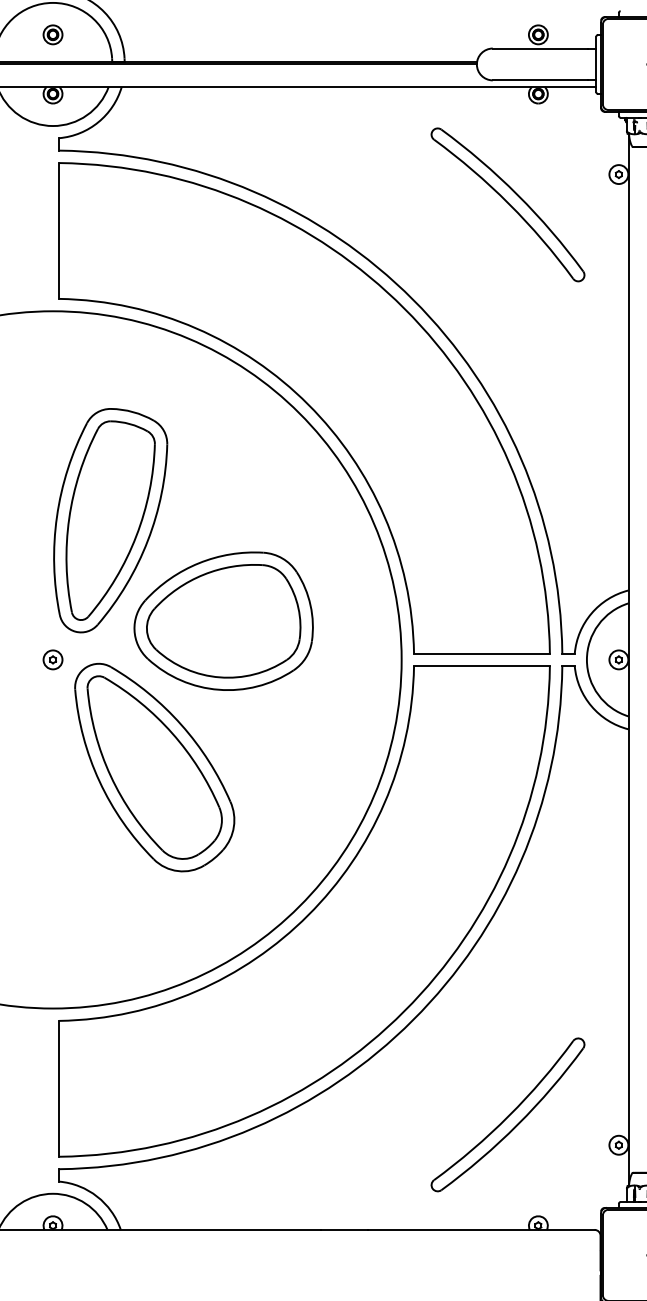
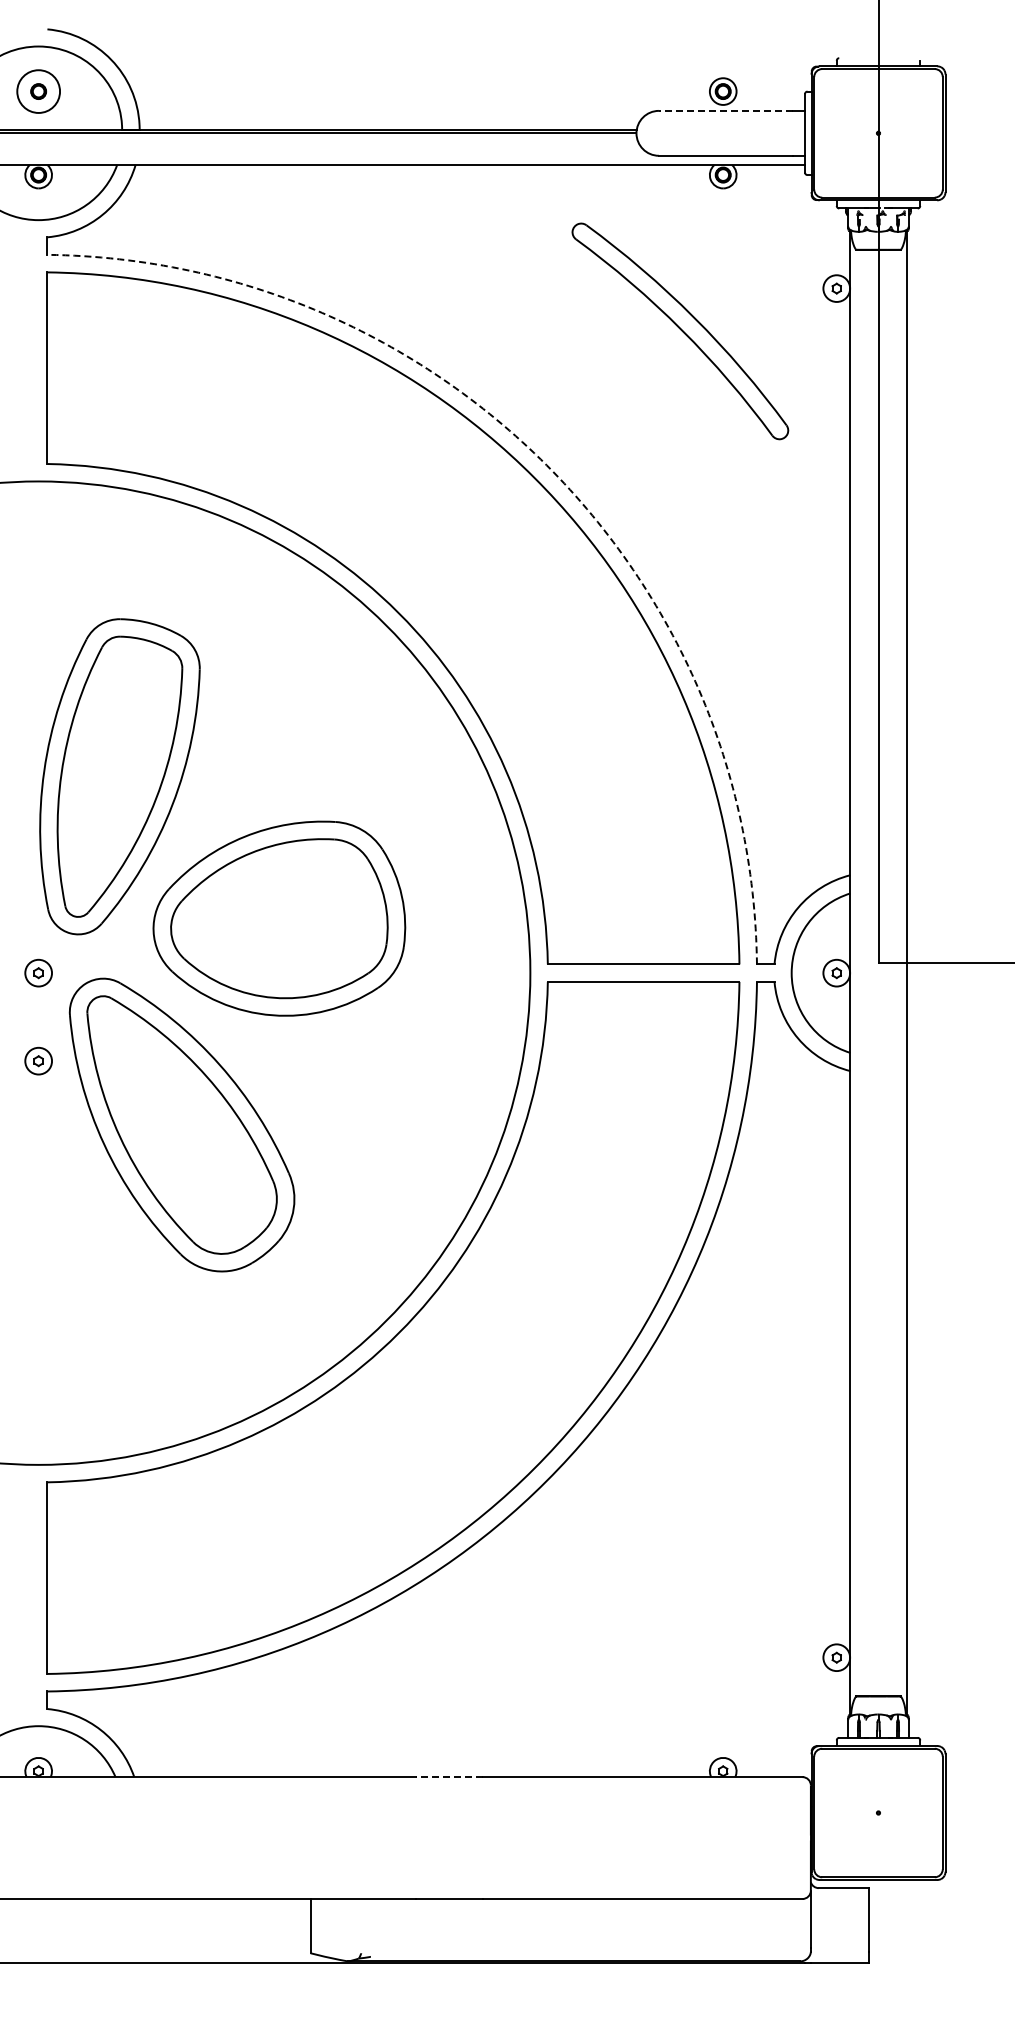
circle: (52, 34) -> (38, 91), size x1.6
line: (540, 48) -> (725, 110), solid -> dashed
arc: (413, 299) -> (546, 465), solid -> dashed
part: (52, 721) -> (38, 1060), added
part: (508, 1114) -> (680, 1614), removed
line: (344, 1230) -> (449, 1777), solid -> dashed

